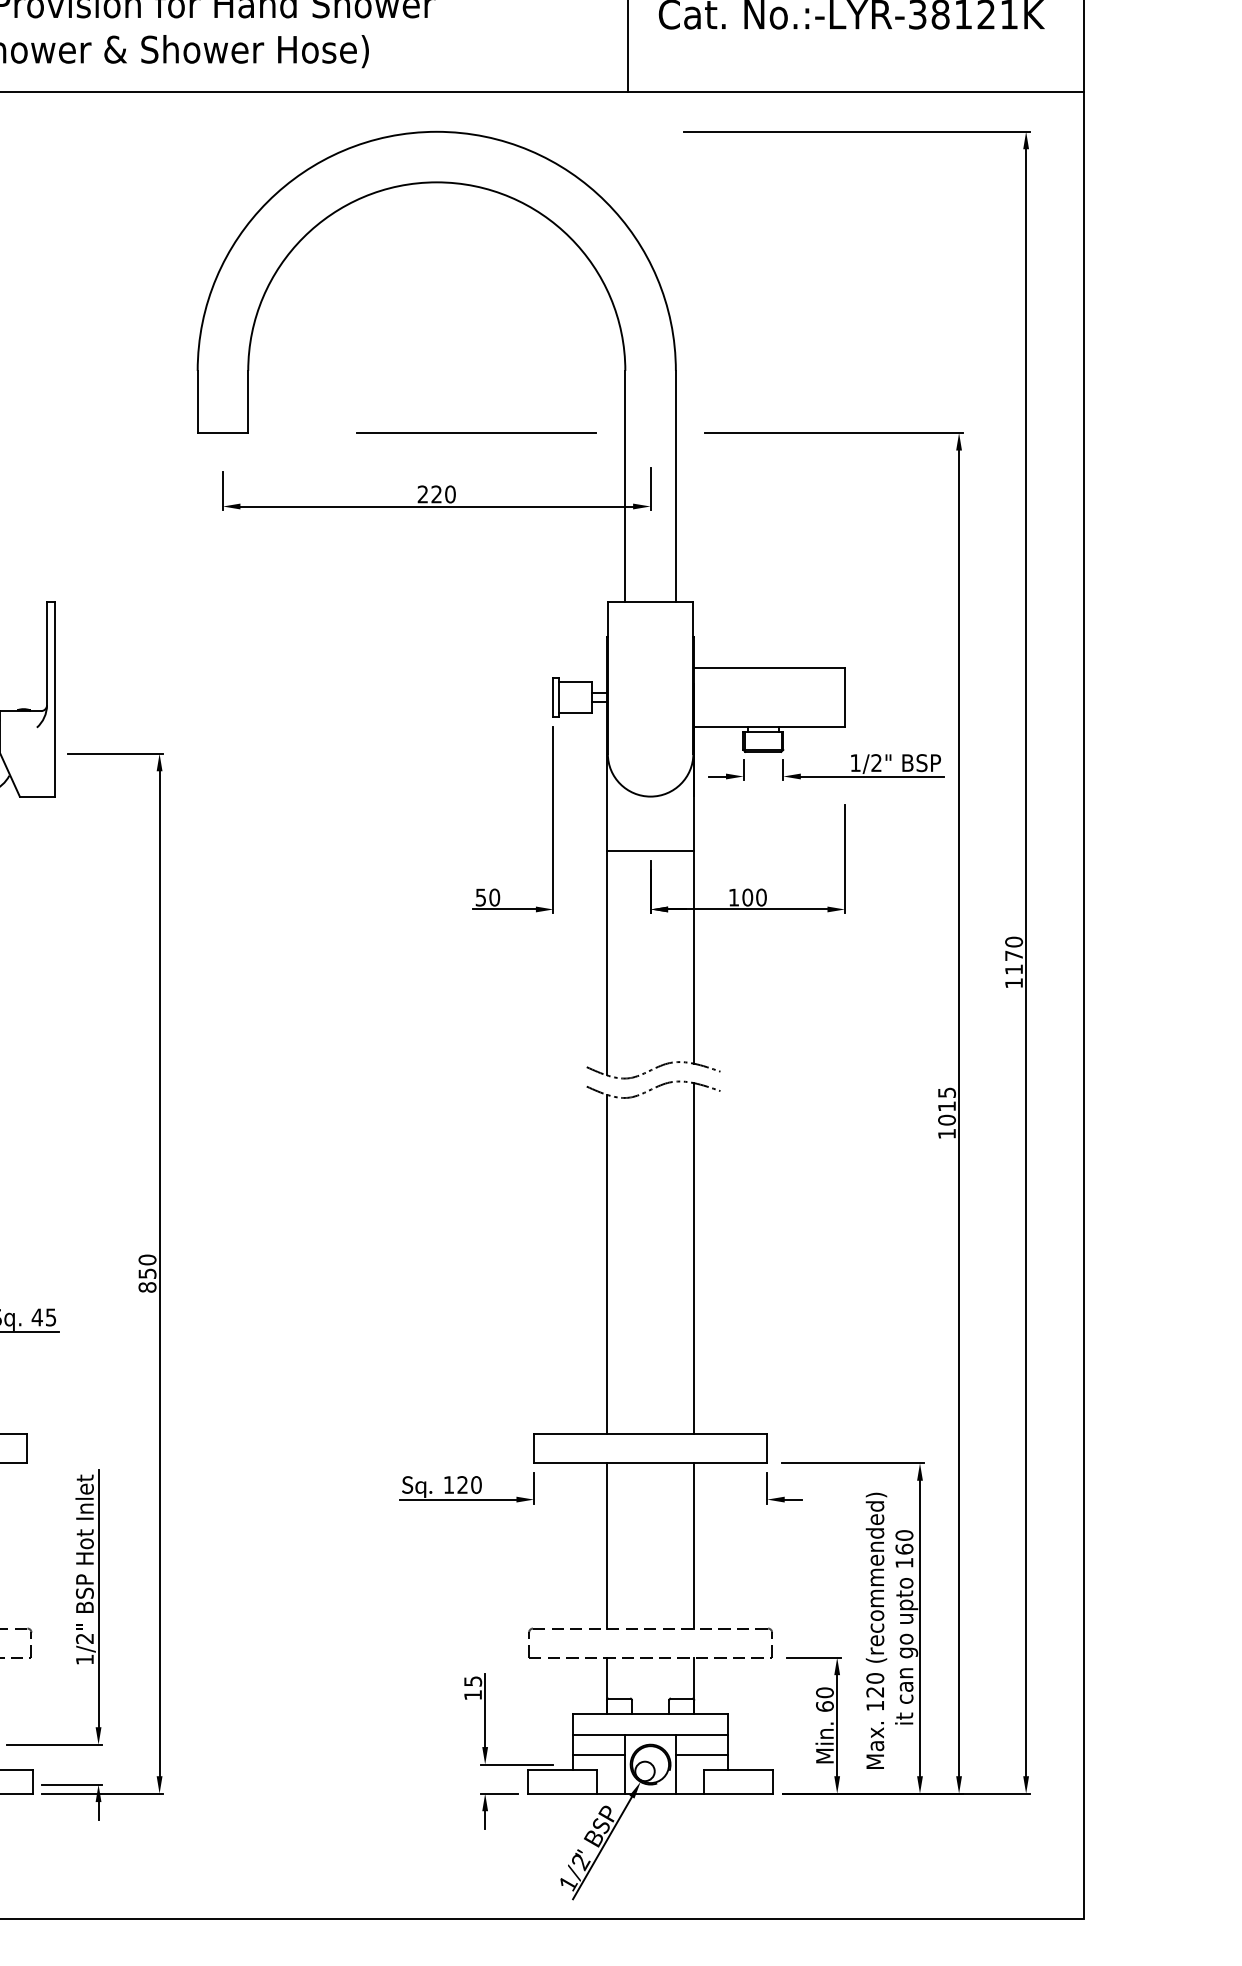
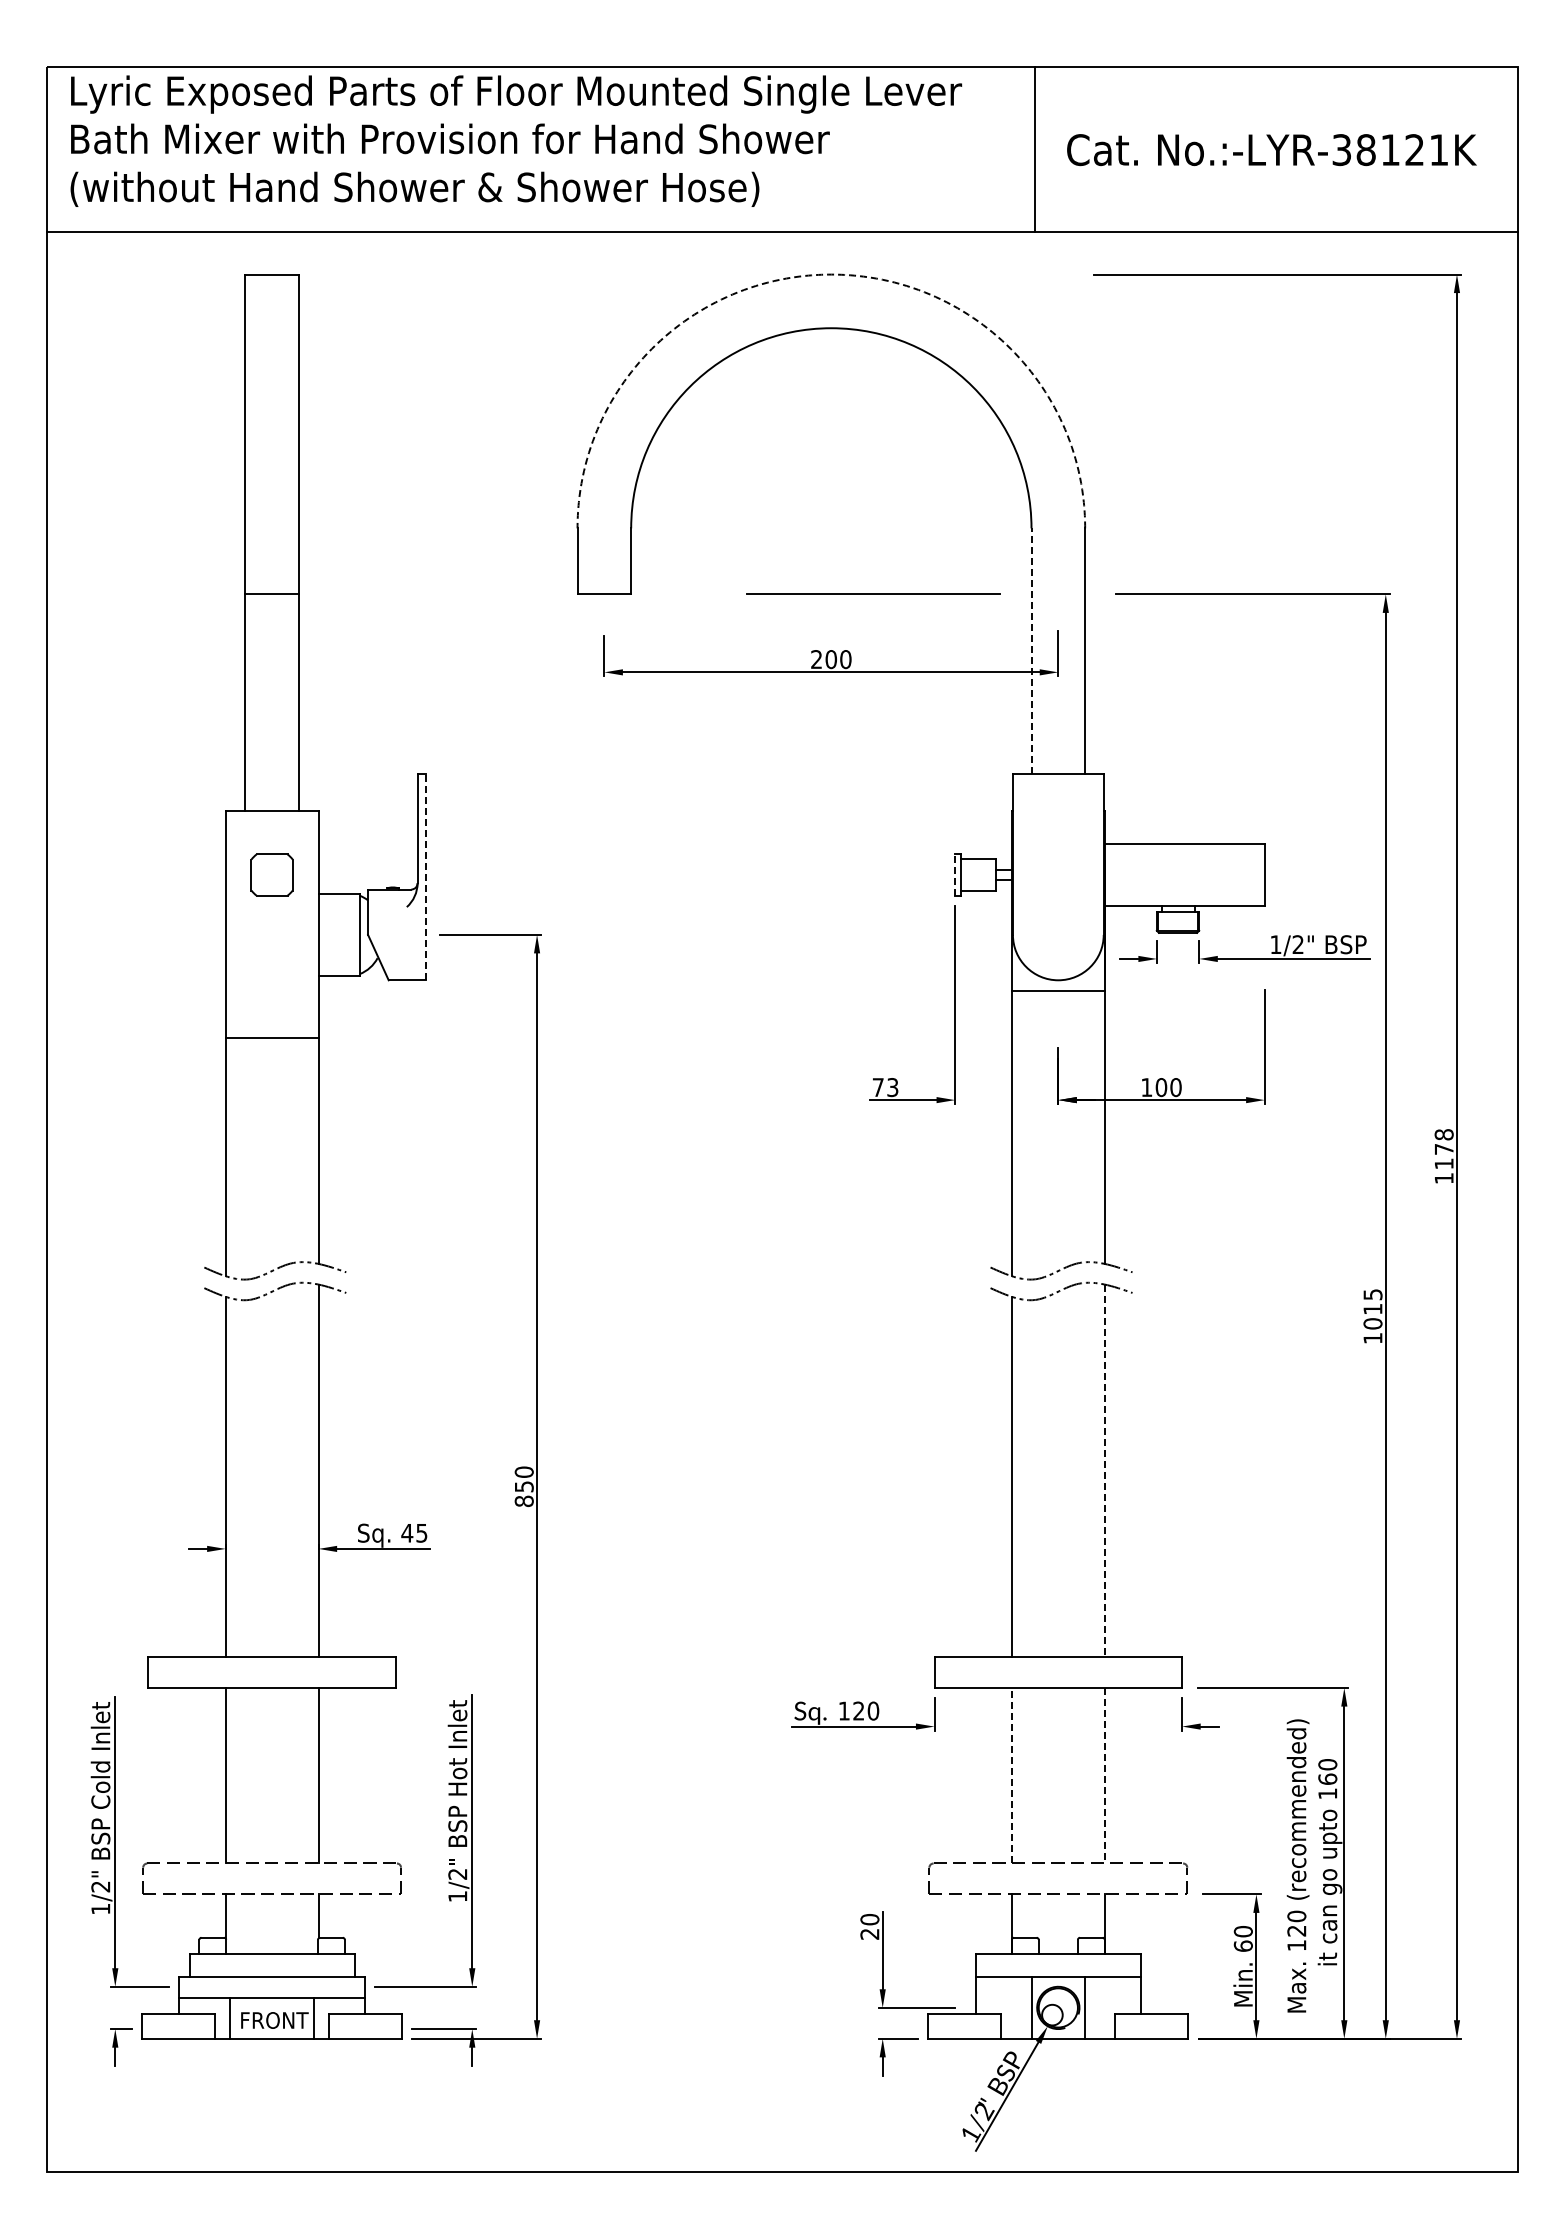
arc: (436, 131) -> (831, 274), solid -> dashed
line: (625, 486) -> (1031, 651), solid -> dashed
text: (436, 494) -> (831, 659), 220 -> 200
line: (553, 697) -> (955, 875), solid -> dashed
line: (54, 698) -> (425, 876), solid -> dashed
line: (649, 851) -> (1057, 991), moved
text: (487, 897) -> (885, 1087), 50 -> 73
text: (1014, 941) -> (1444, 1134), 1170 -> 1178
line: (694, 1259) -> (1104, 1471), solid -> dashed
line: (606, 1545) -> (1011, 1775), solid -> dashed
line: (694, 1545) -> (1104, 1775), solid -> dashed
text: (472, 1687) -> (869, 1926), 15 -> 20
line: (598, 1754) -> (1003, 1997), removed
line: (701, 1754) -> (1112, 1997), removed

